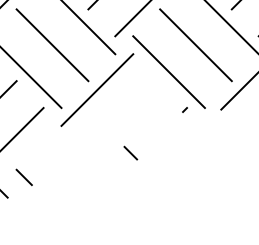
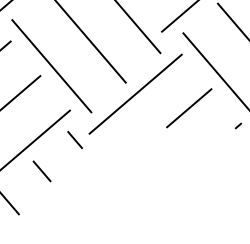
line: (142, 98) -> (188, 108), added
line: (130, 152) -> (74, 139), moved
line: (23, 177) -> (41, 171), moved

